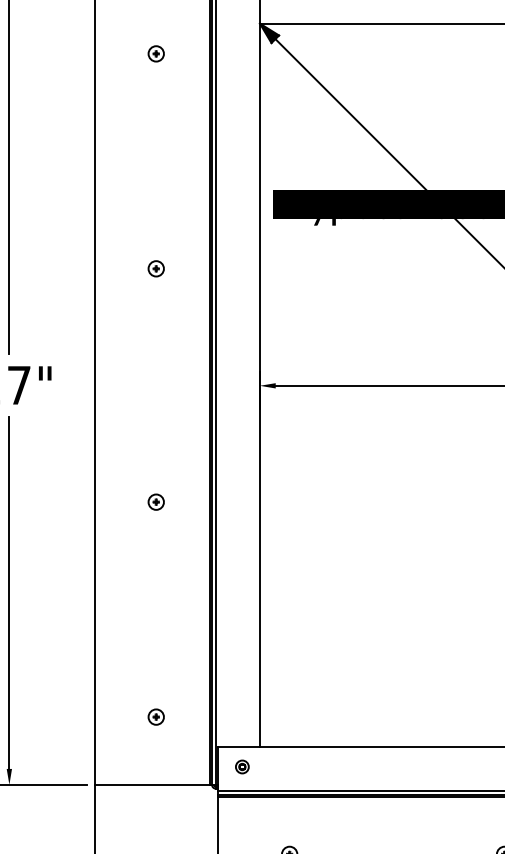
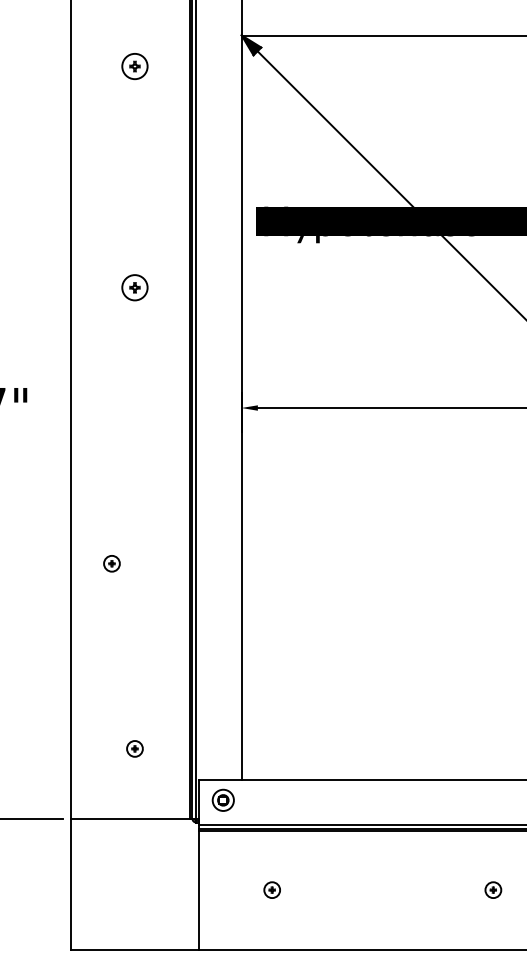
part: (155, 53) -> (134, 66), size x1.6
part: (155, 268) -> (134, 287), size x1.6
part: (155, 501) -> (111, 563), moved
part: (242, 766) -> (223, 799), size x1.6

